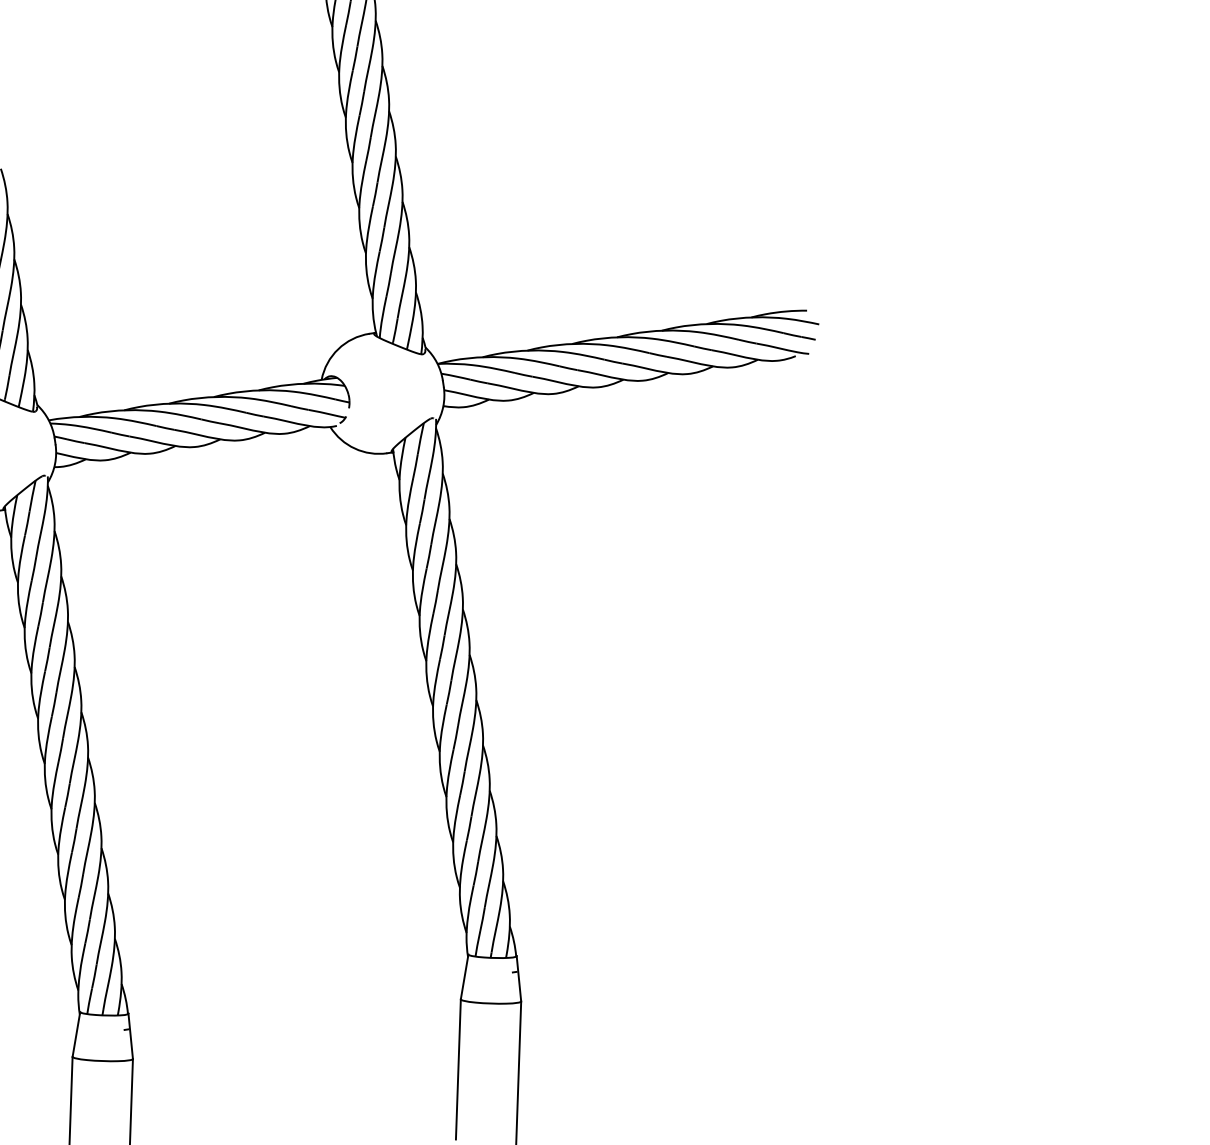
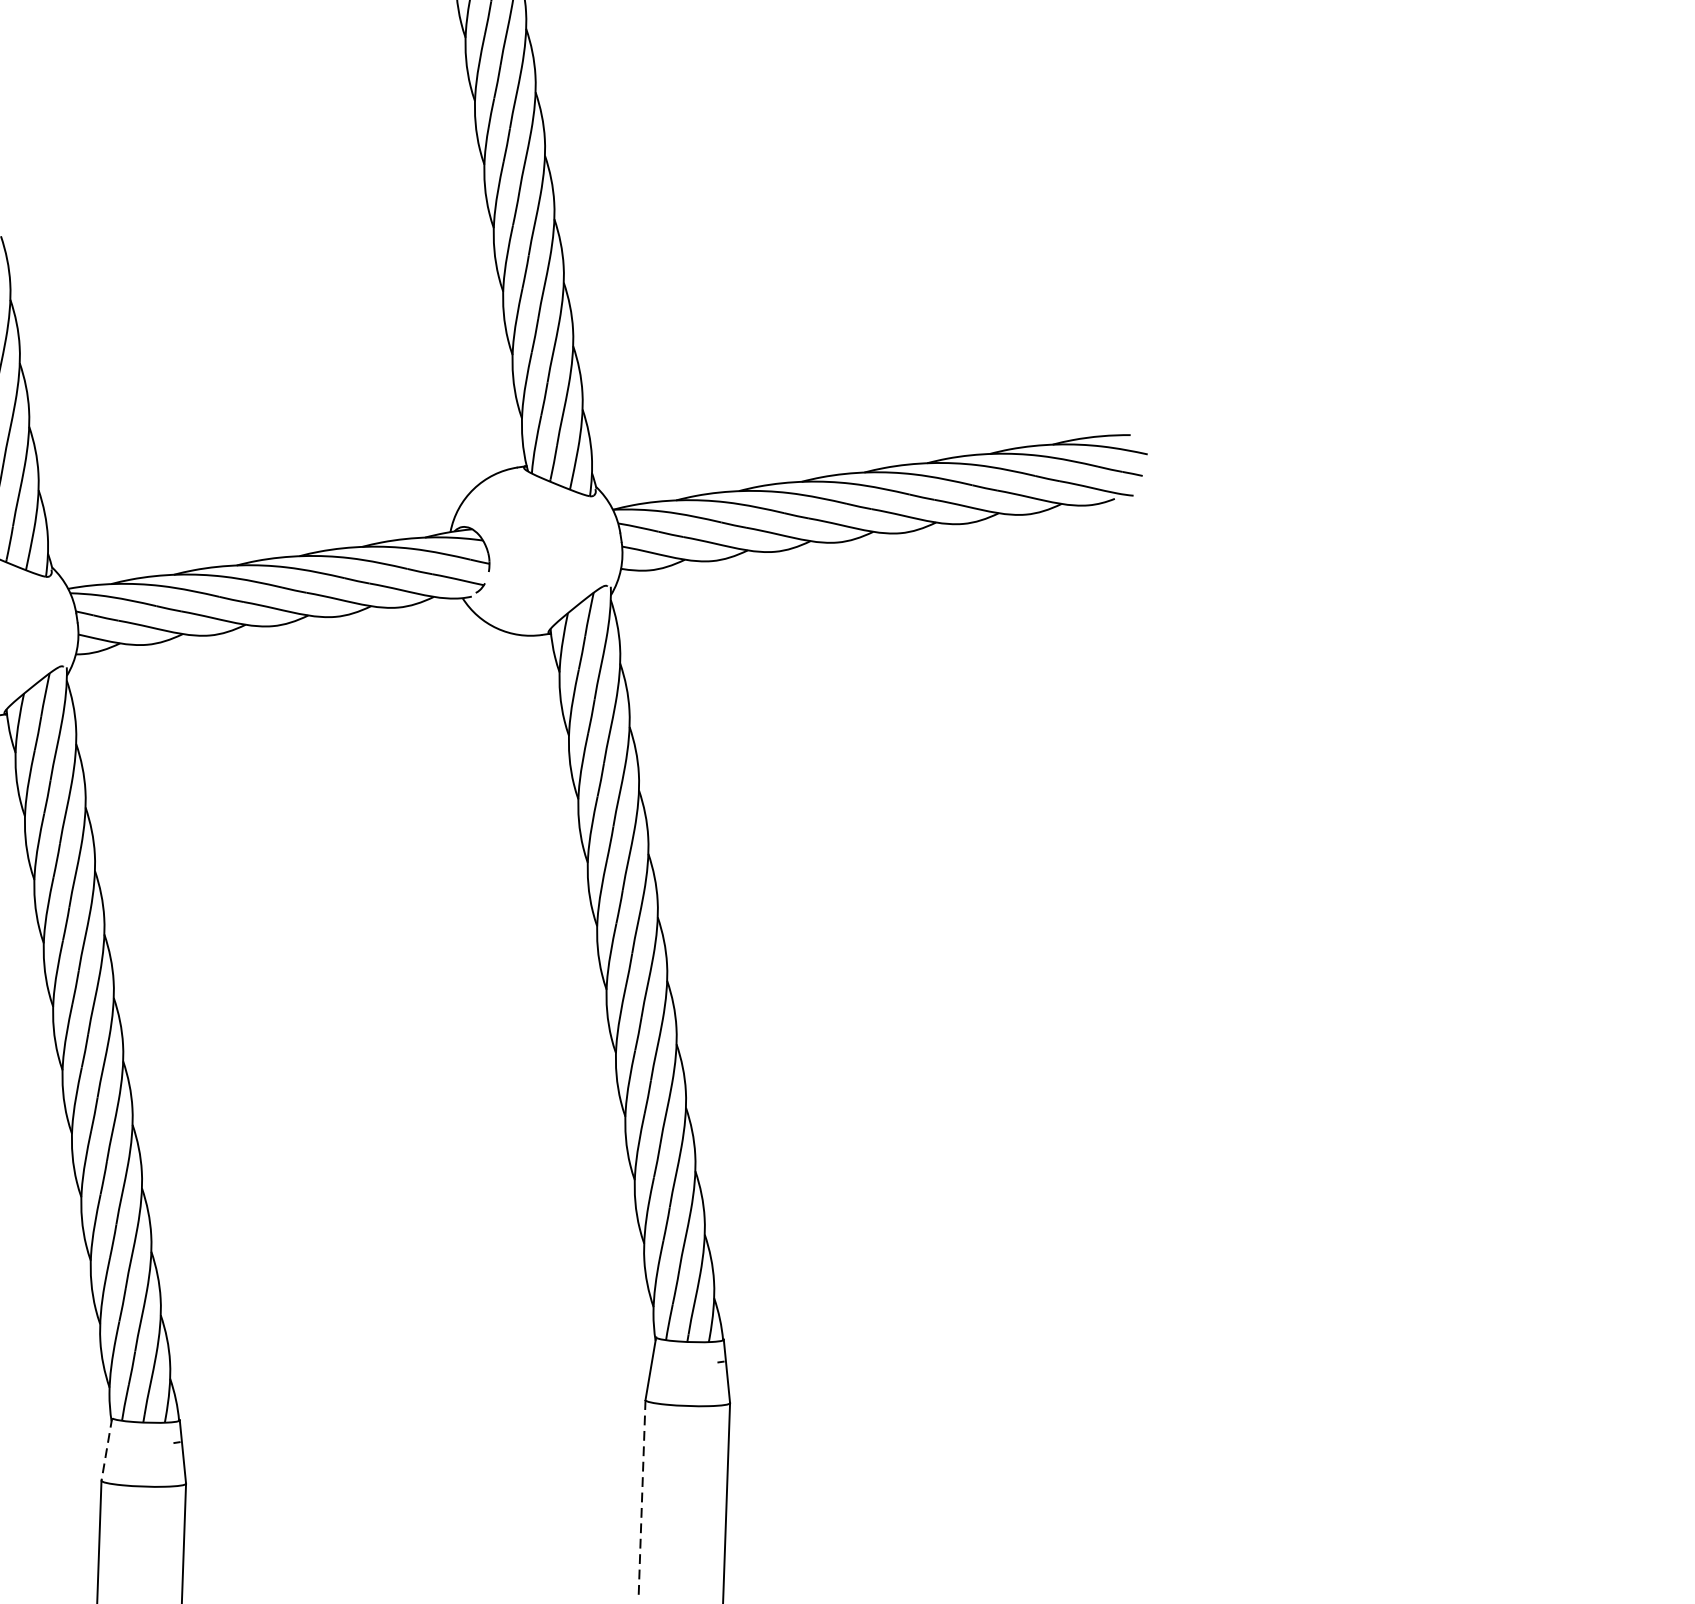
line: (76, 1034) -> (106, 1449), solid -> dashed
line: (458, 1069) -> (642, 1498), solid -> dashed

